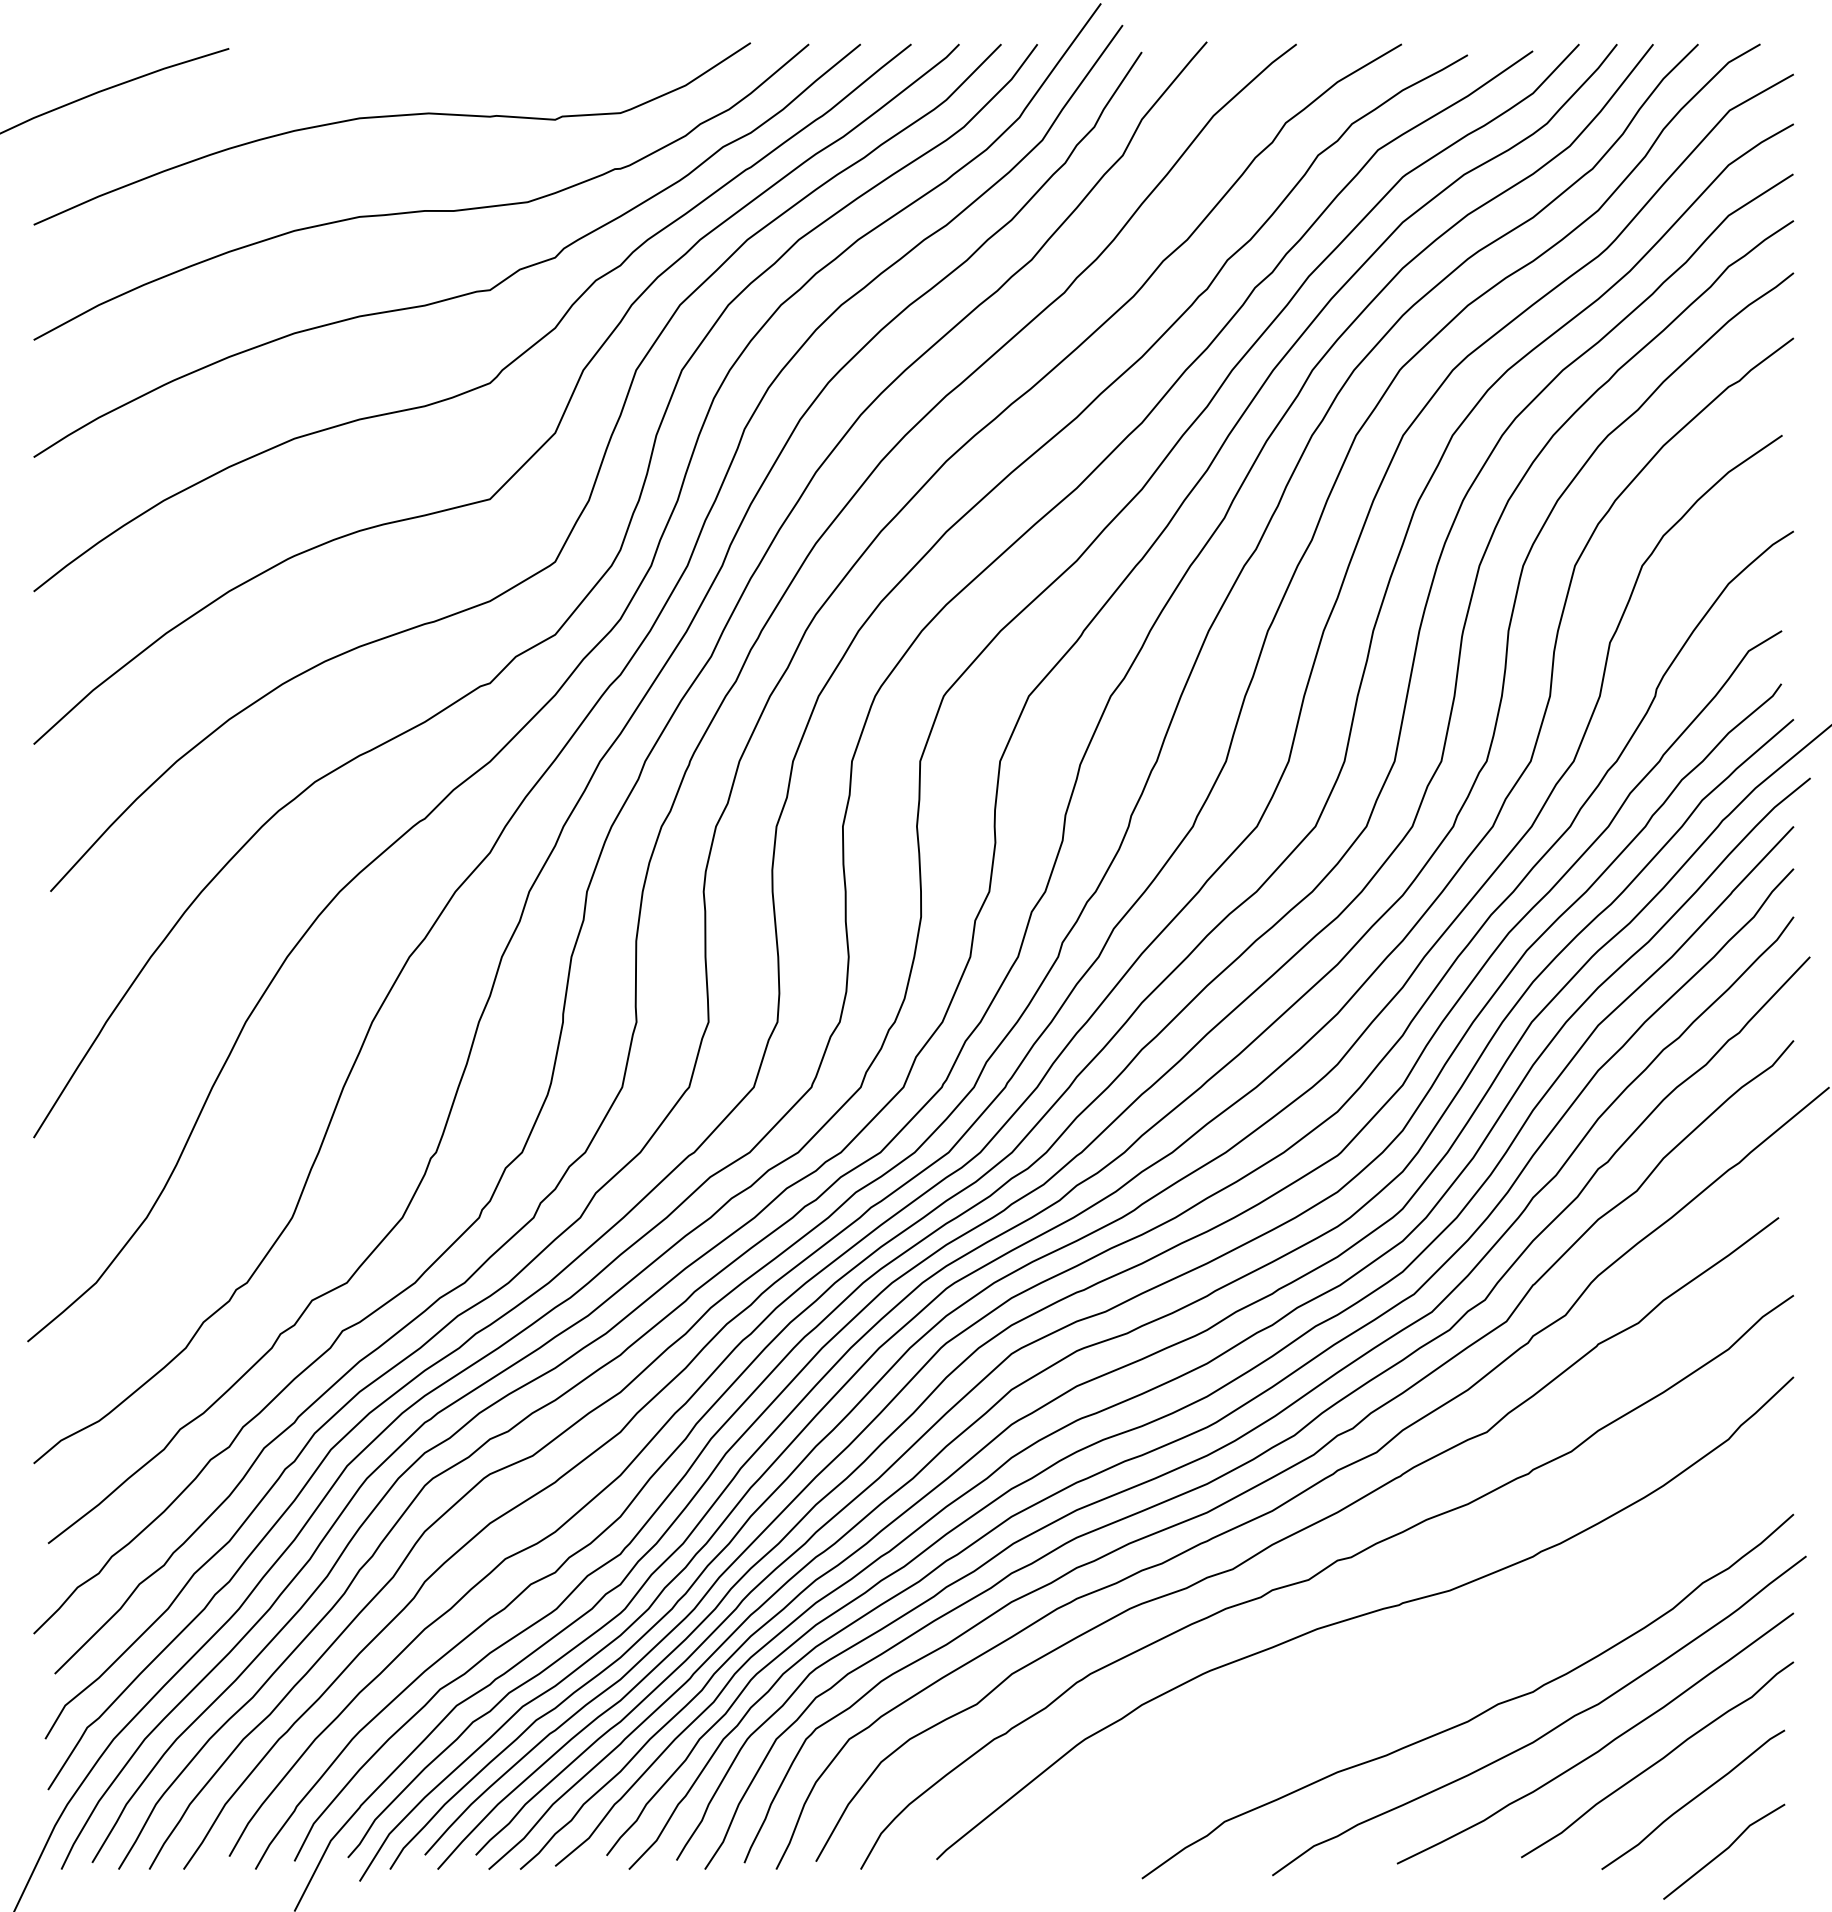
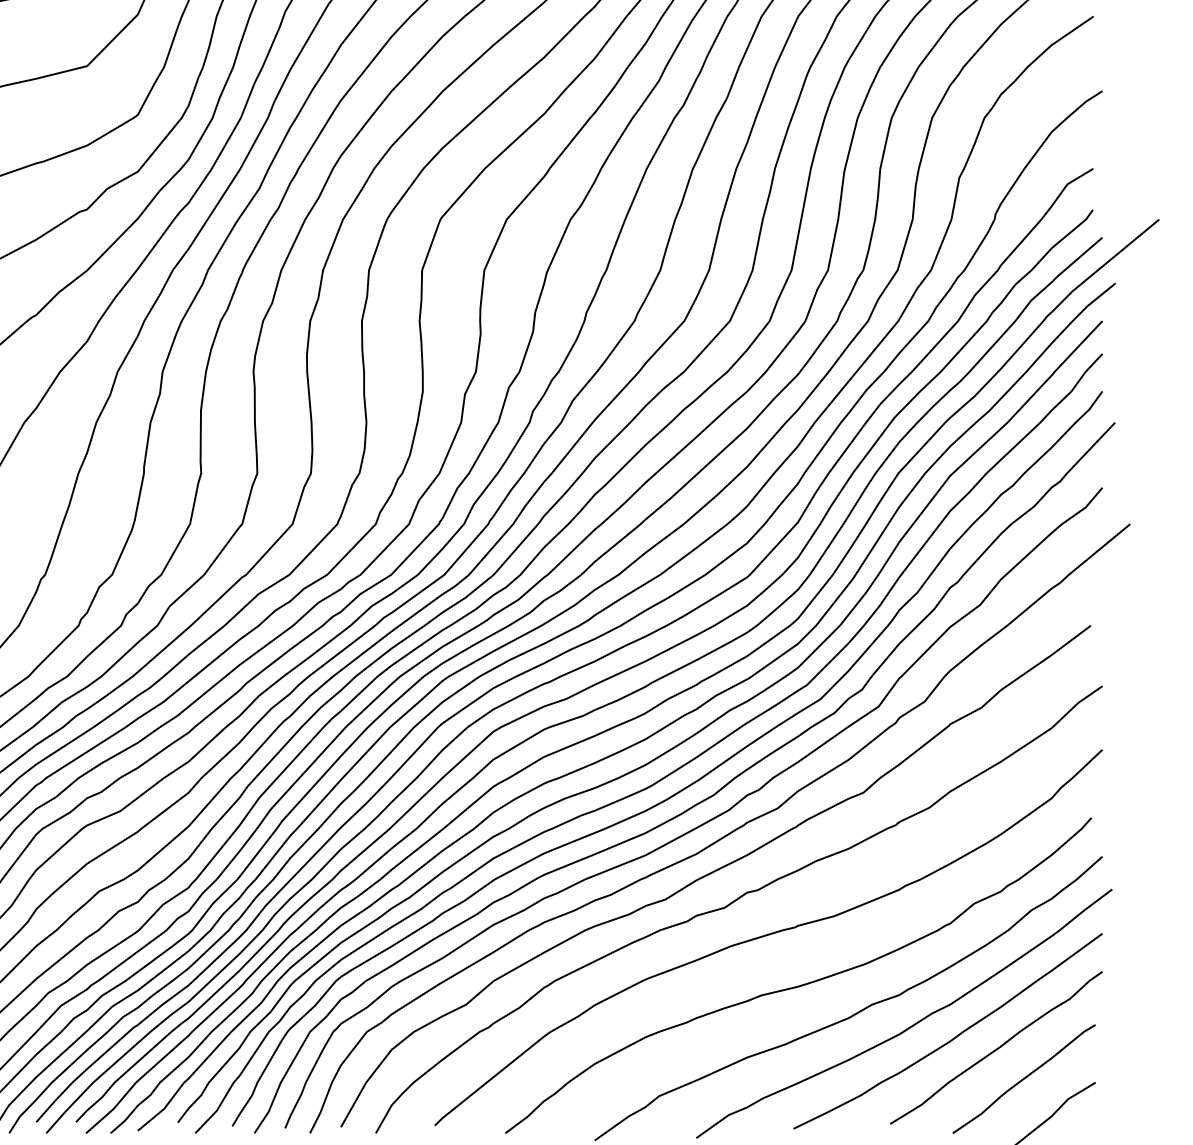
curve: (1407, 1678) -> (801, 984), added

